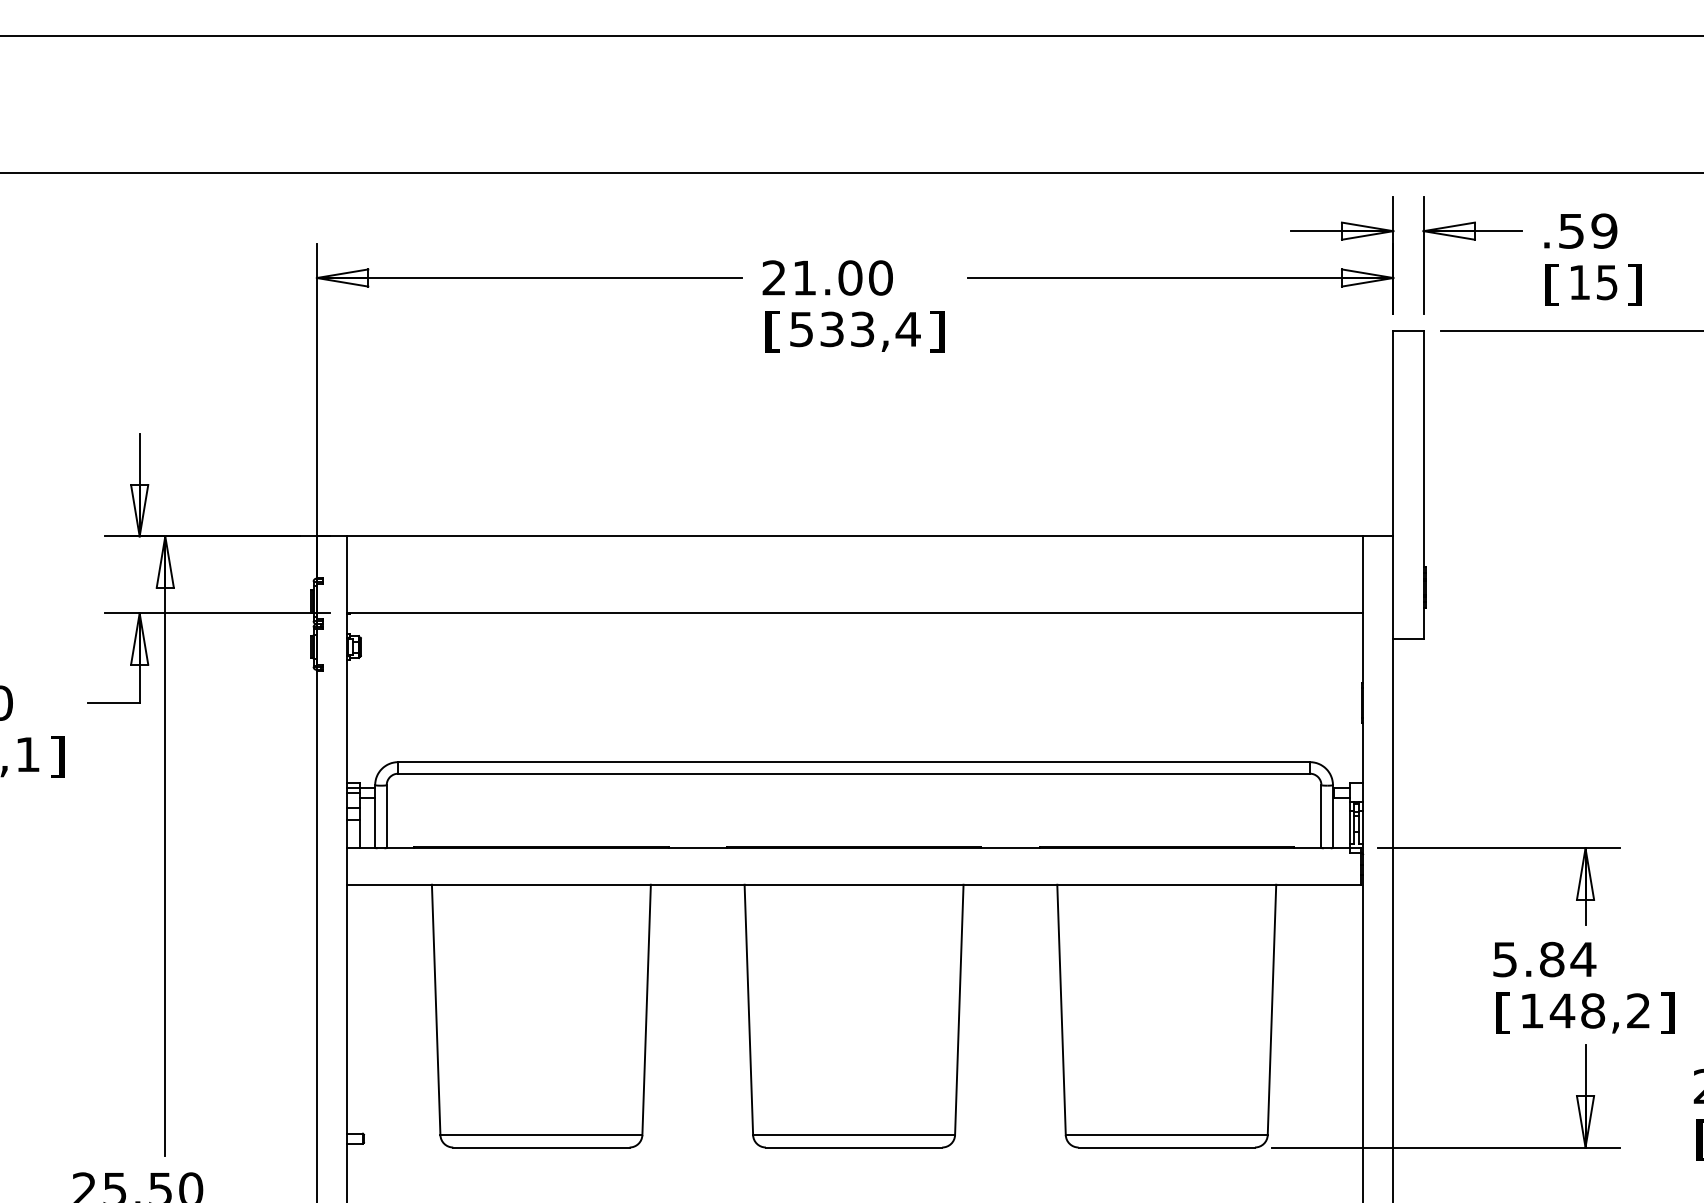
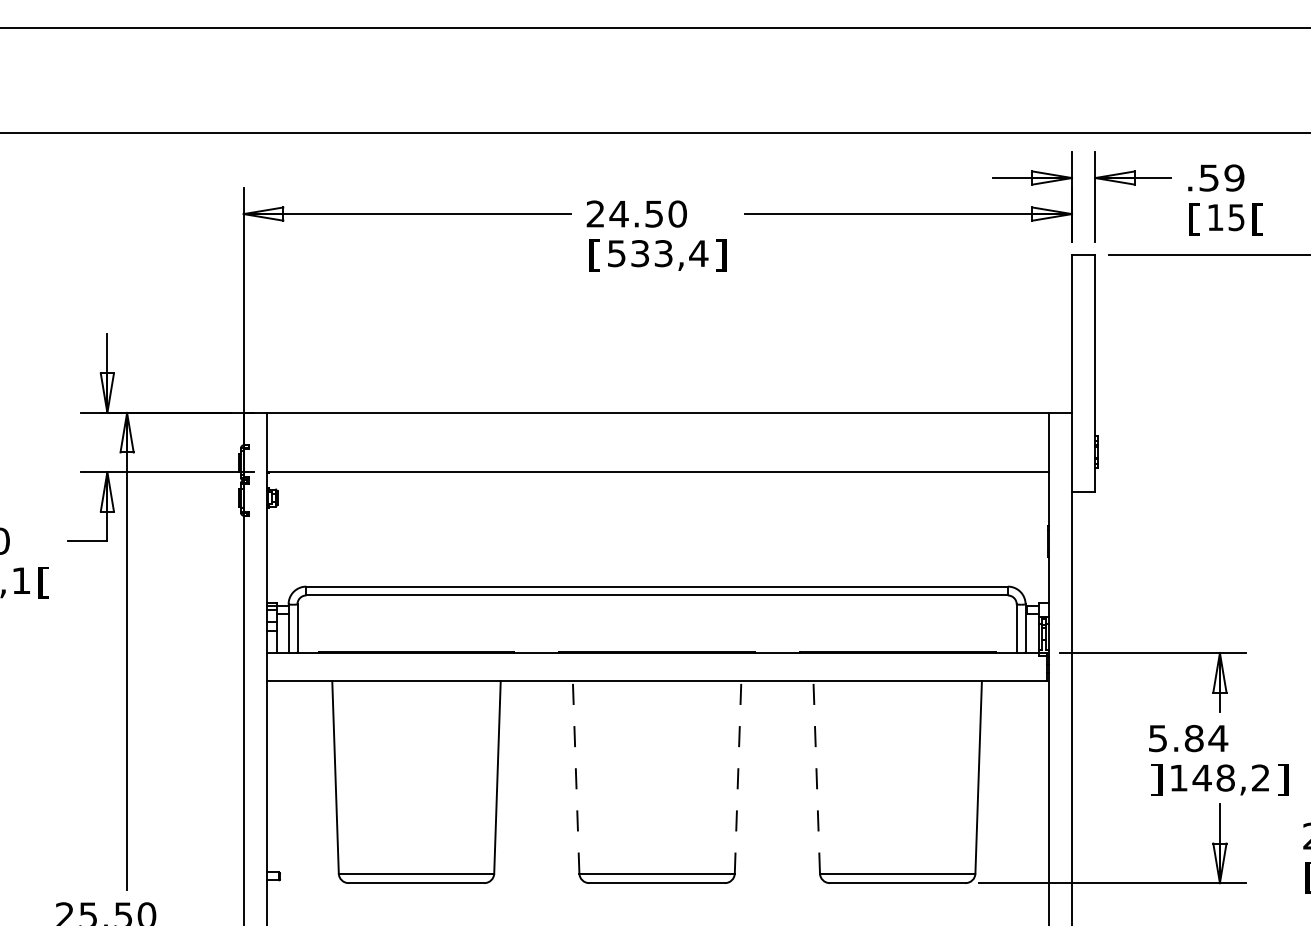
text: (827, 277) -> (636, 213), 21.00 -> 24.50
text: (1634, 285) -> (1257, 219), ] -> [
text: (56, 756) -> (43, 582), ] -> [
line: (749, 1008) -> (576, 776), solid -> dashed
line: (959, 1008) -> (738, 776), solid -> dashed
line: (1061, 1008) -> (816, 776), solid -> dashed
text: (1503, 1012) -> (1156, 779), [ -> ]

